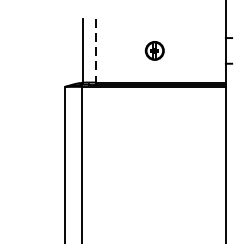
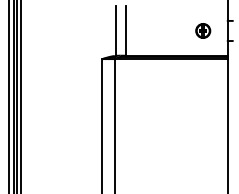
line: (96, 50) -> (126, 30), dashed -> solid
part: (155, 50) -> (203, 30), moved

